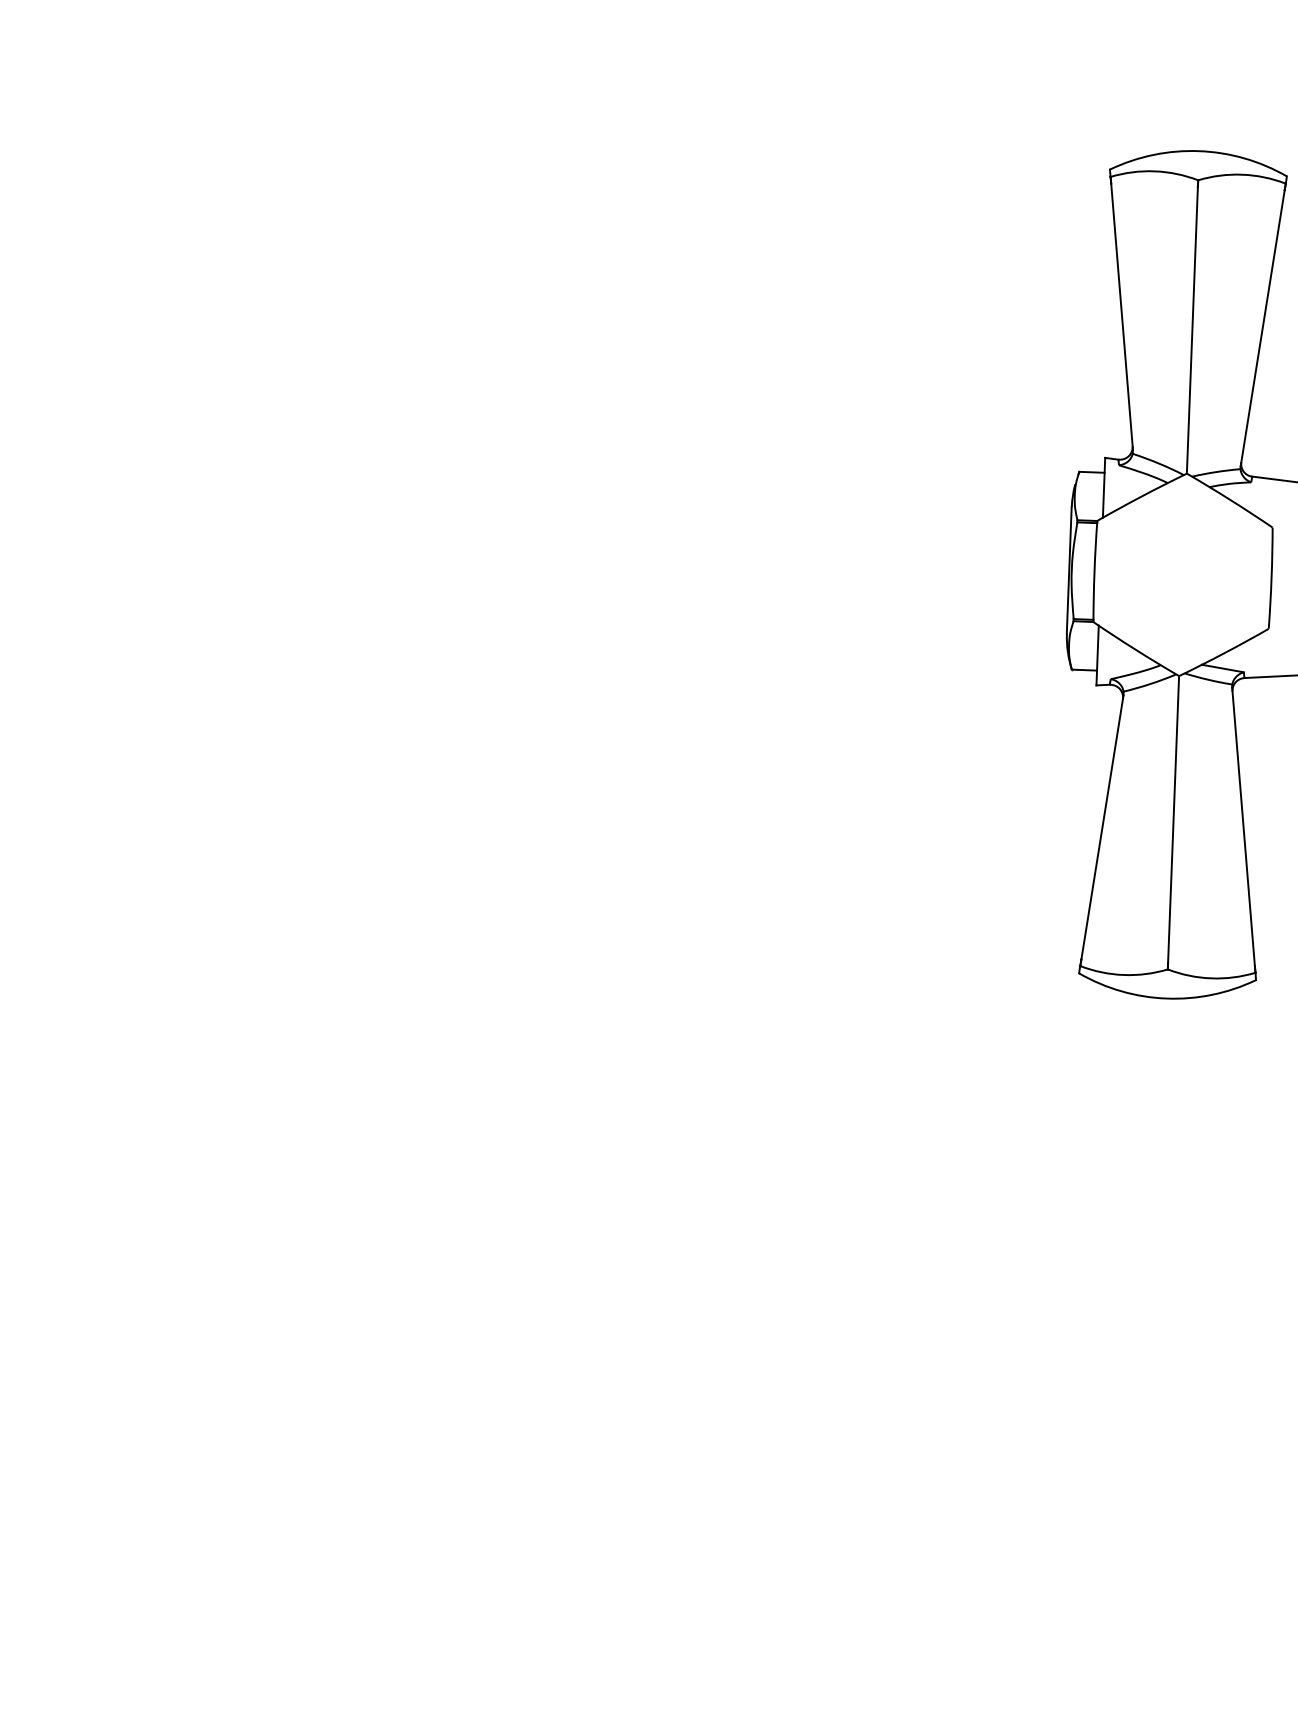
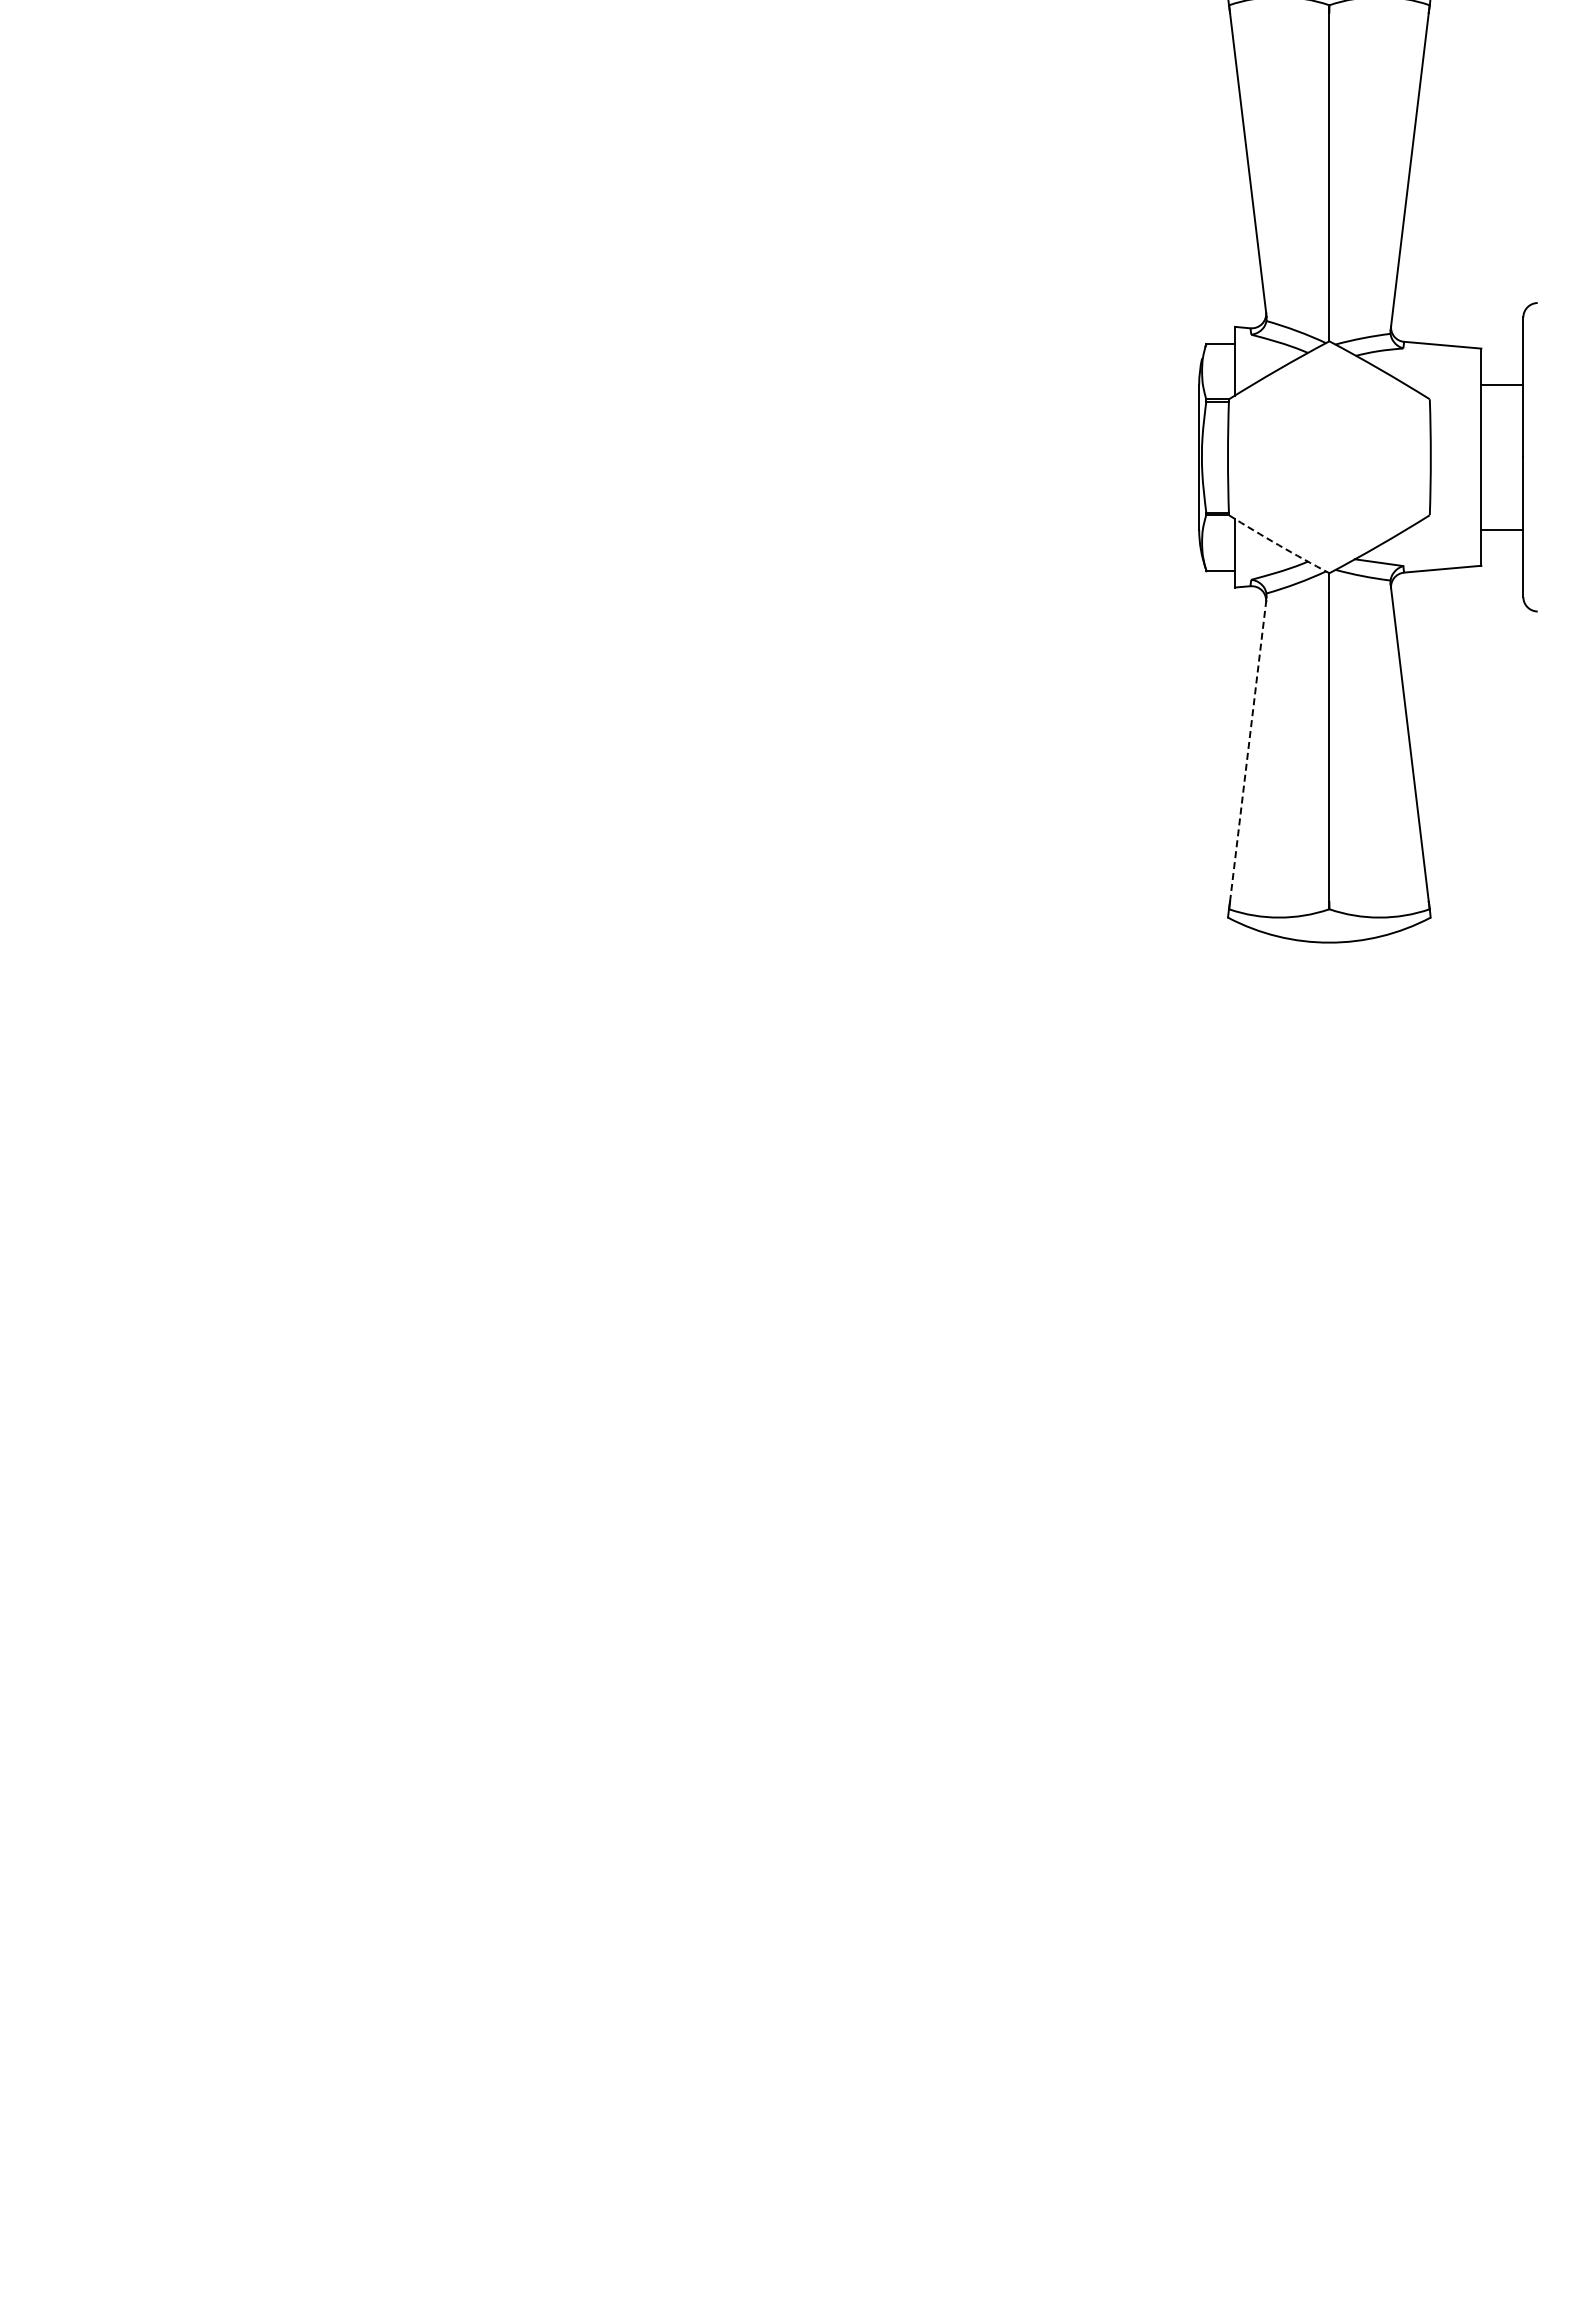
arc: (1135, 650) -> (1278, 545), solid -> dashed
line: (1102, 827) -> (1248, 749), solid -> dashed

